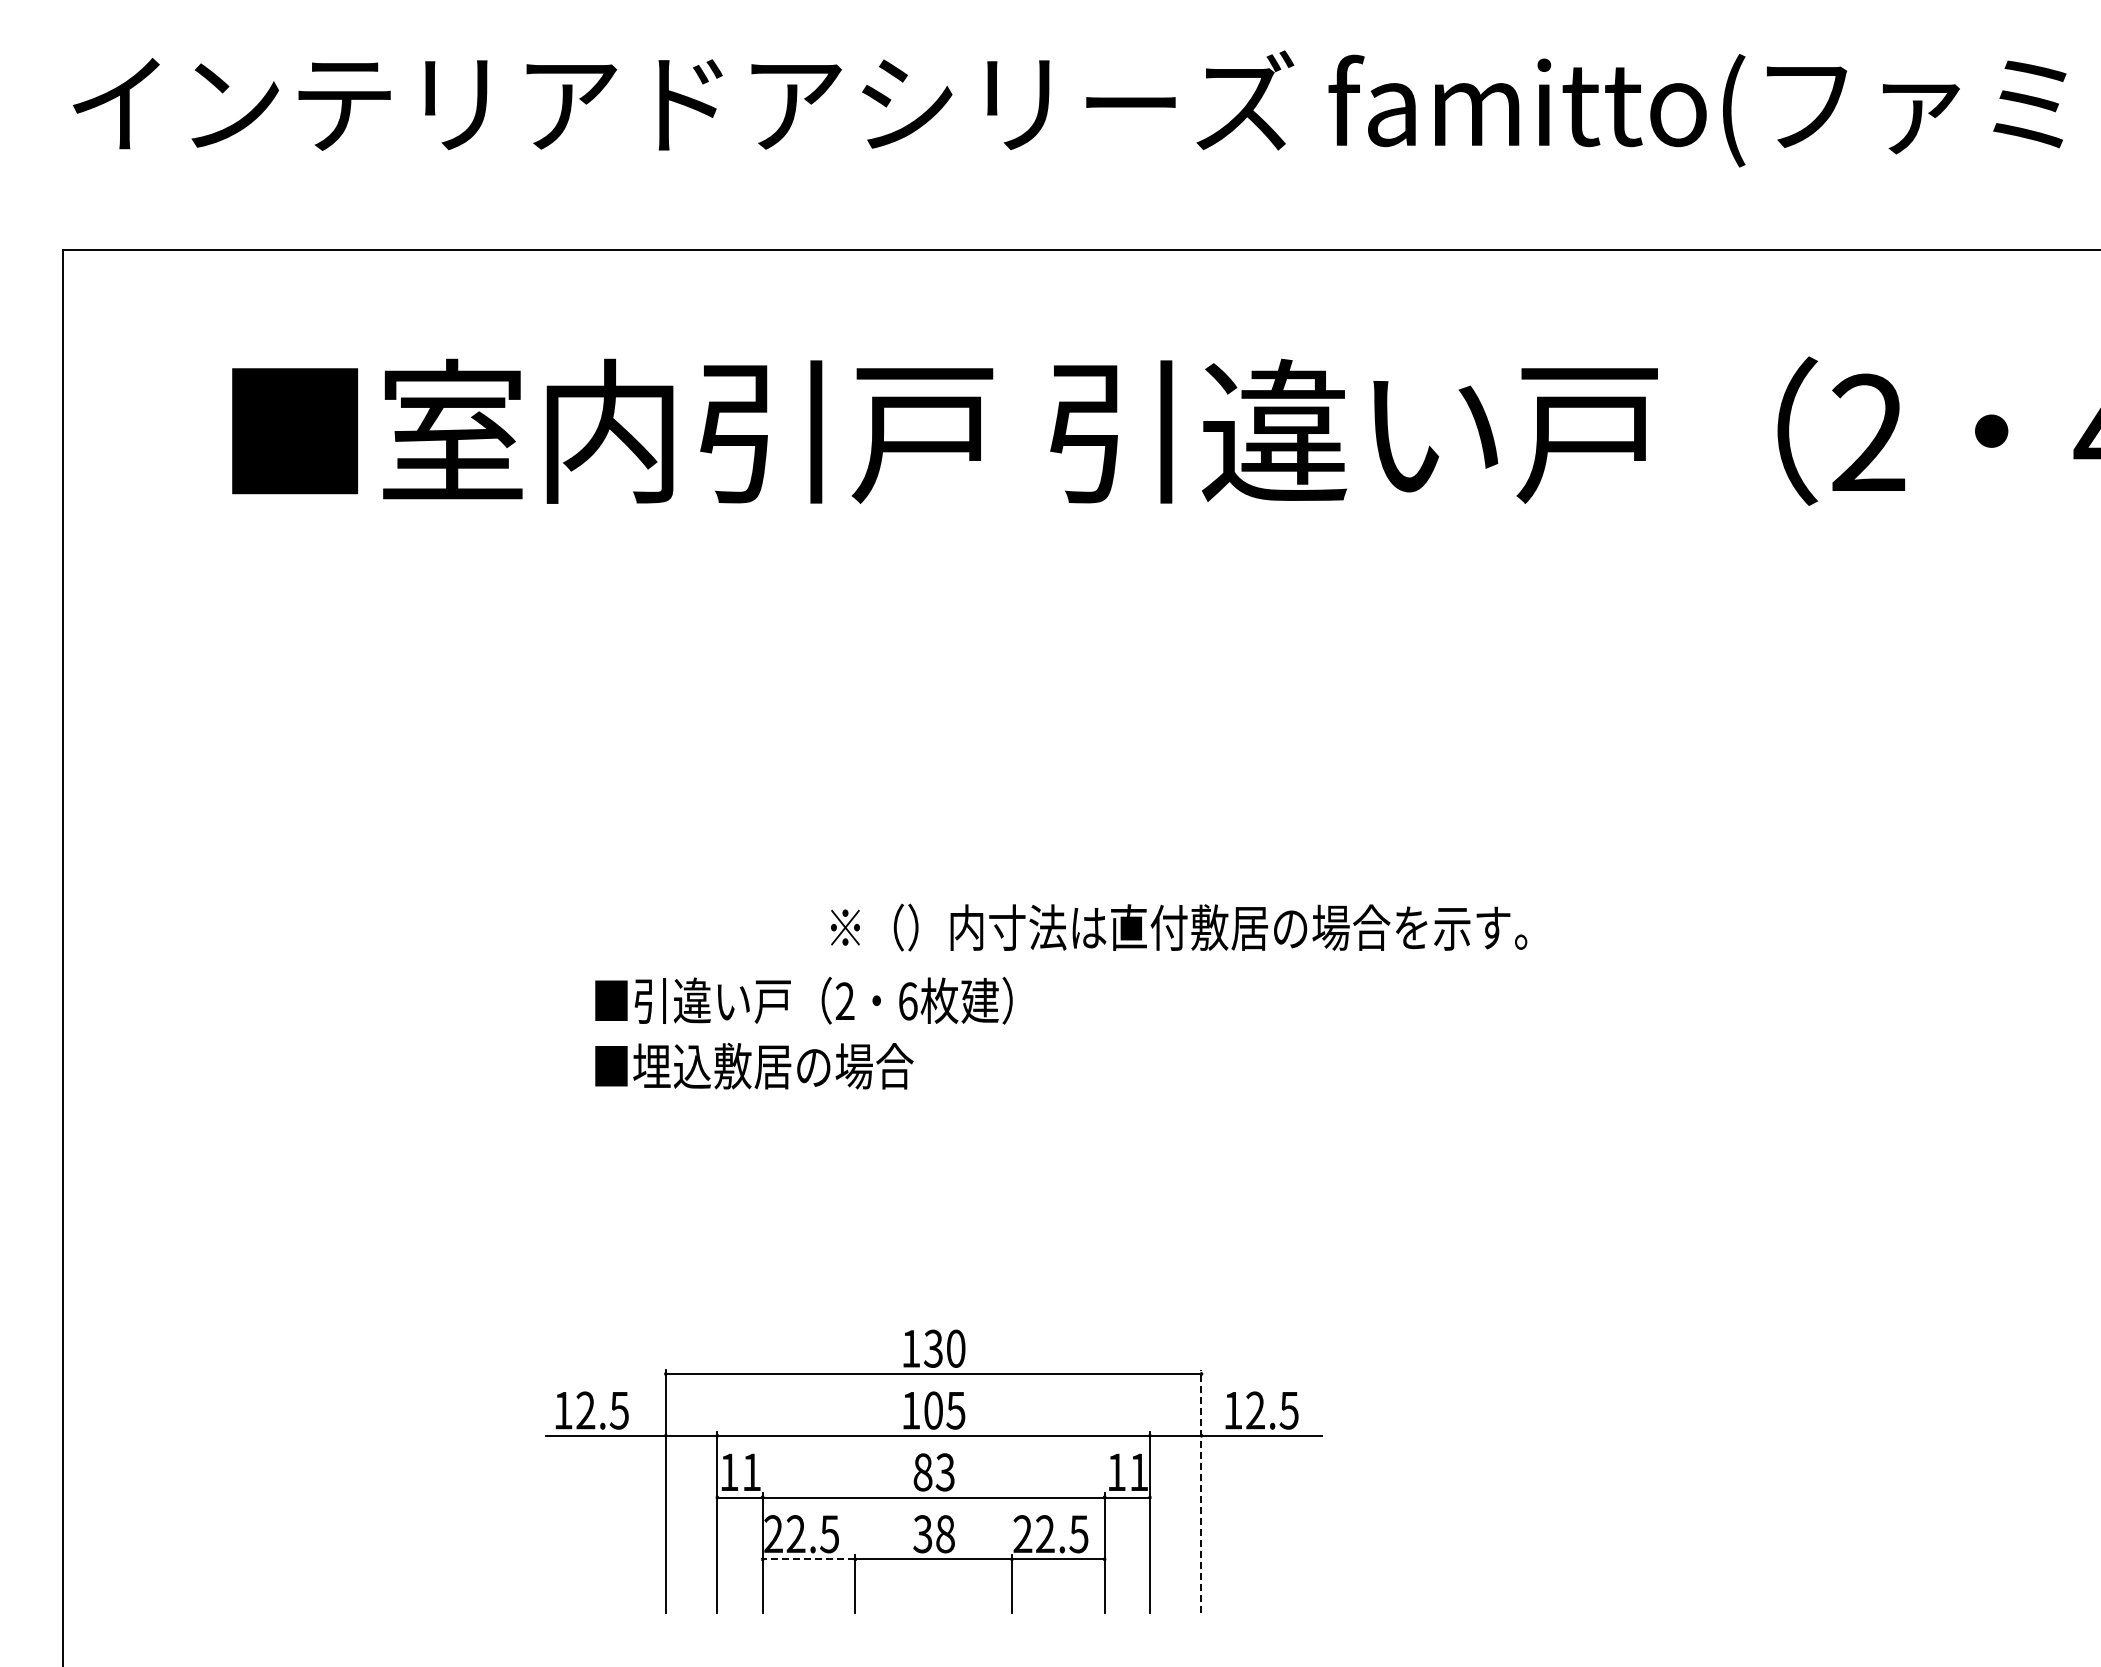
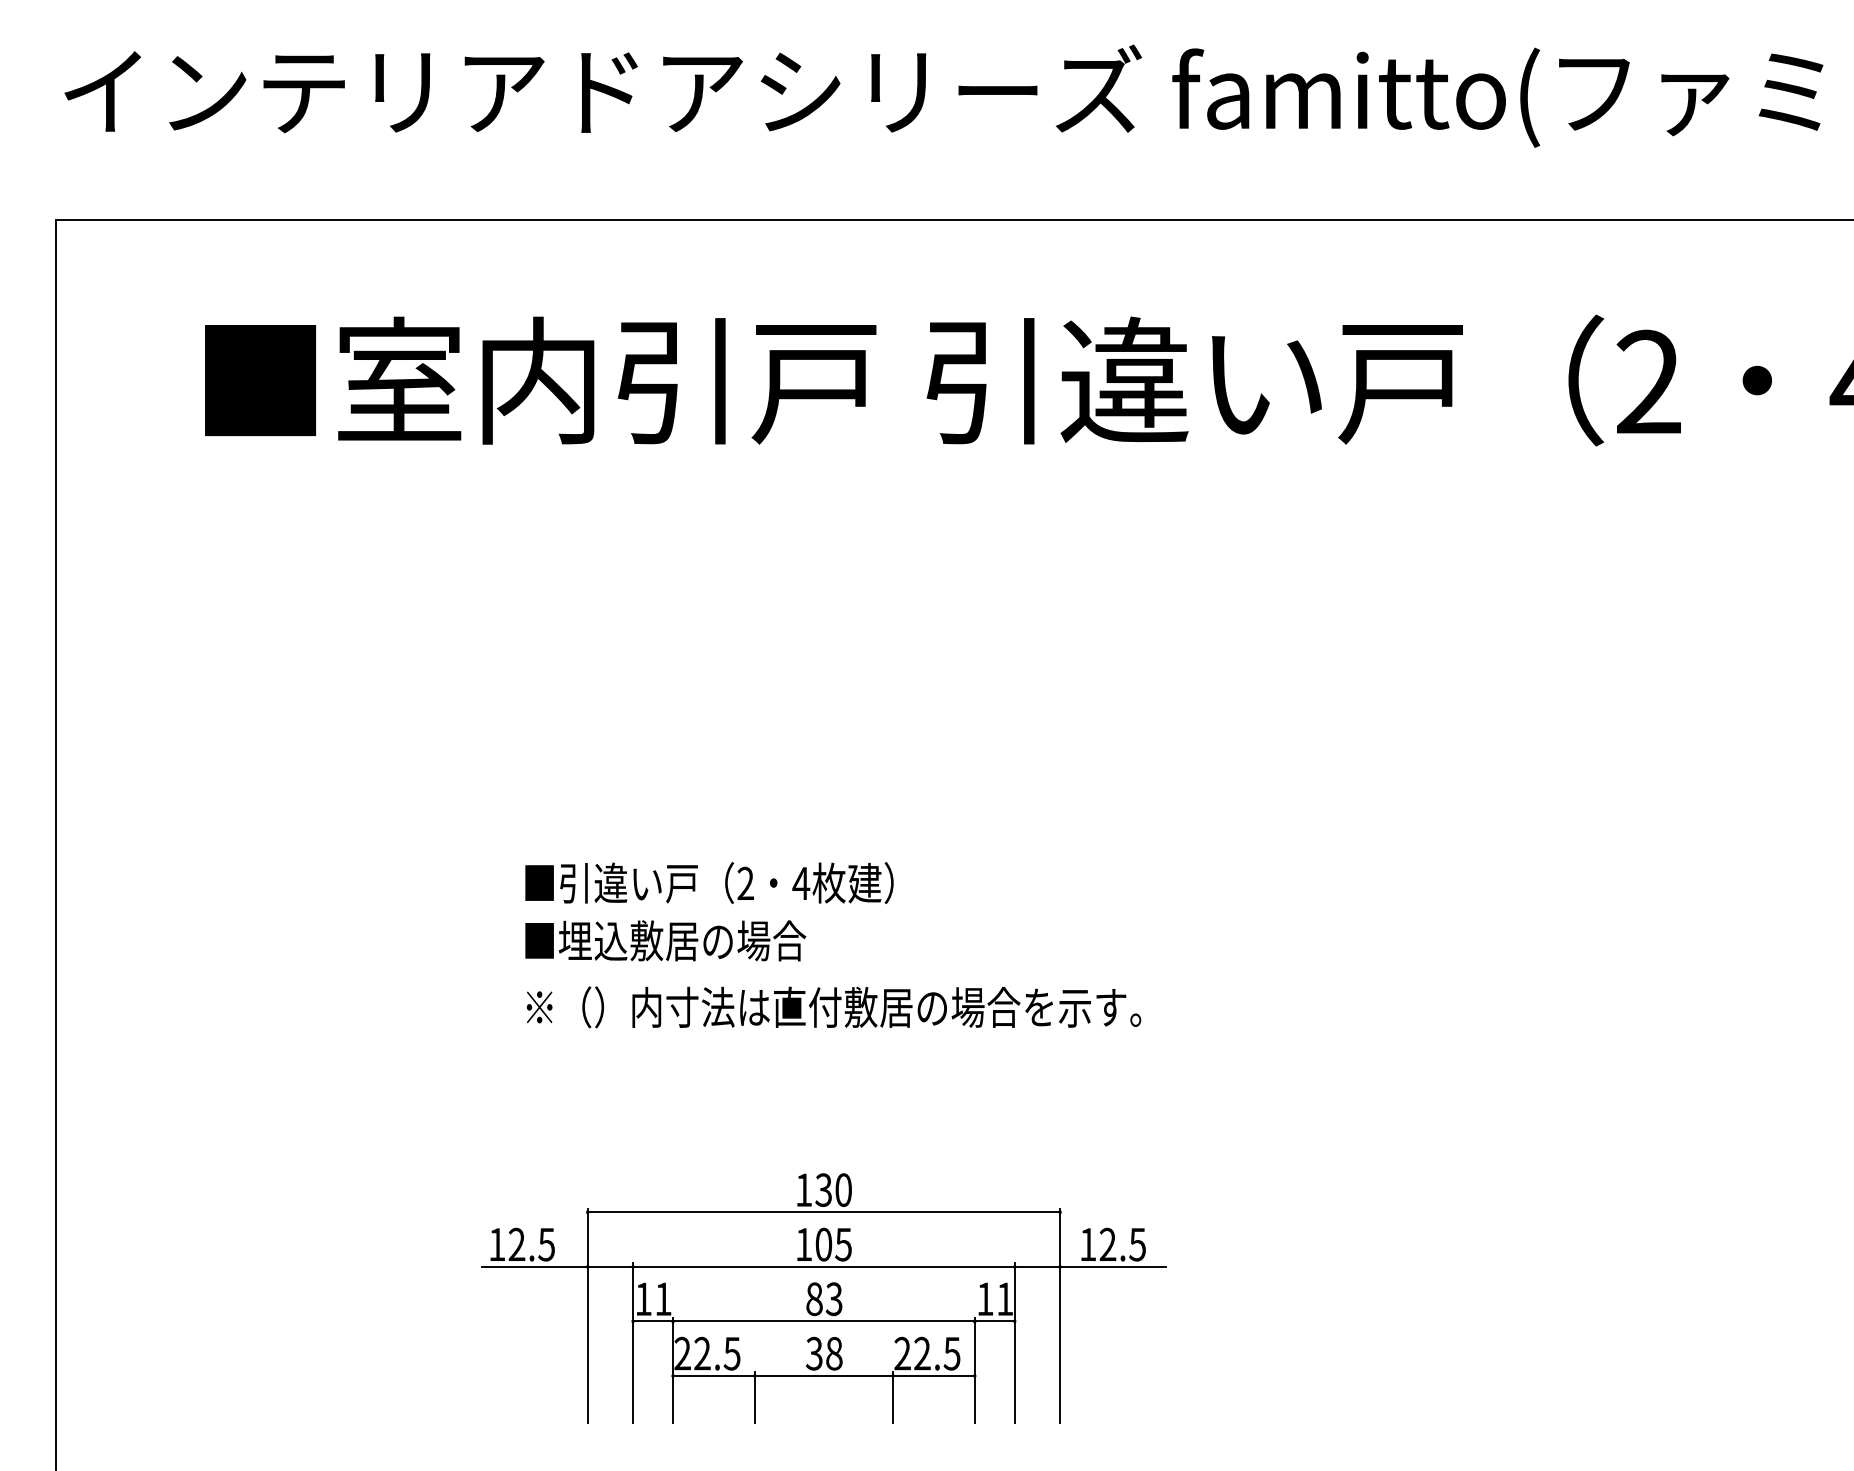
text: (1179, 927) -> (834, 1007), moved
text: (907, 1001) -> (800, 883), 6 -> 4
line: (1201, 1491) -> (1060, 1316), dashed -> solid
line: (808, 1559) -> (713, 1376), dashed -> solid

